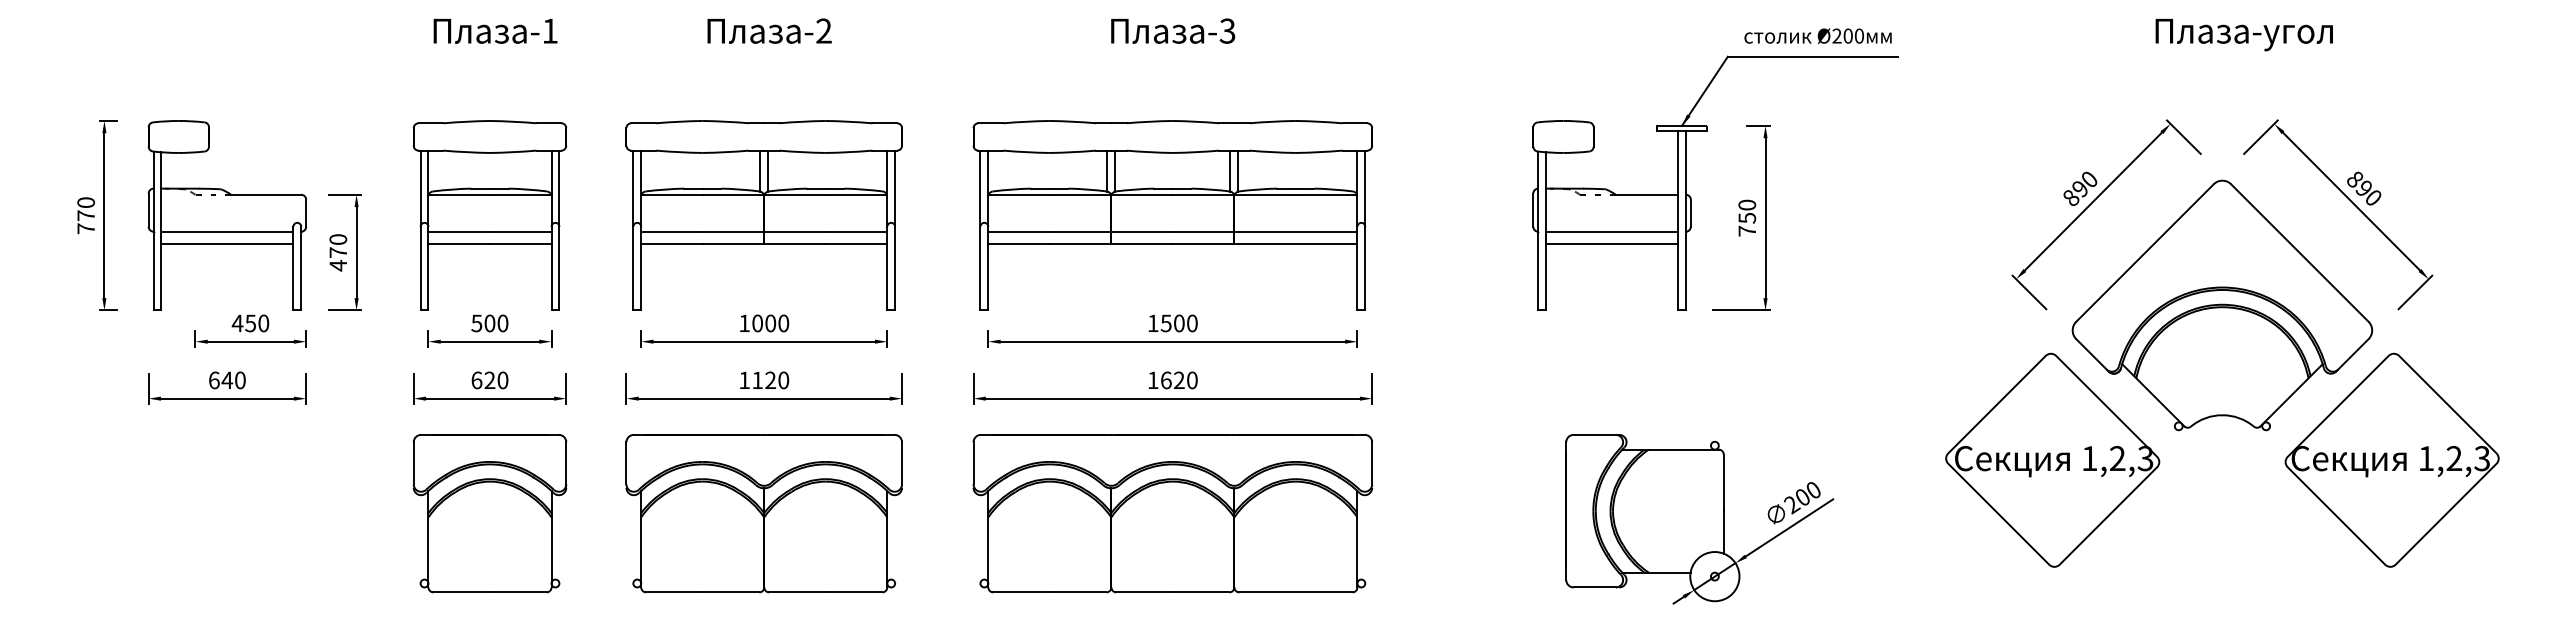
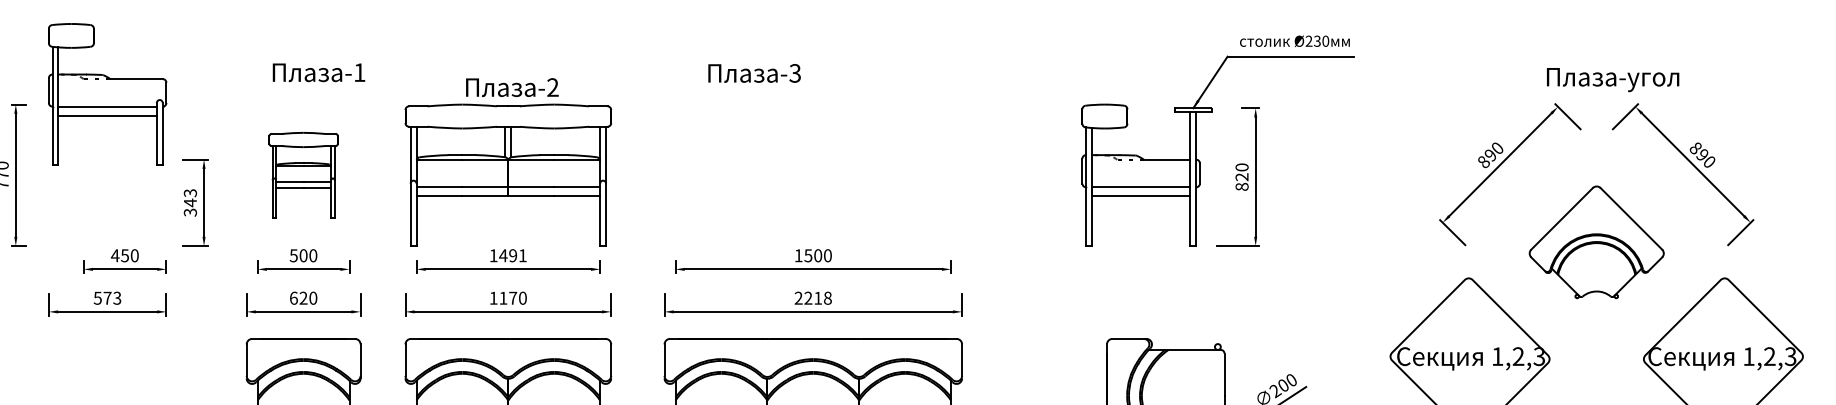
text: (495, 30) -> (318, 72), moved
text: (769, 30) -> (512, 87), moved
text: (1173, 30) -> (754, 72), moved
text: (2243, 34) -> (1612, 79), moved
text: (1847, 35) -> (1316, 40), Ø200 -> Ø230
part: (226, 215) -> (106, 94), moved
part: (489, 215) -> (303, 175), size x0.6
part: (1172, 215) -> (813, 175), removed
text: (1747, 224) -> (1242, 181), 750 -> 820
text: (338, 252) -> (190, 202), 470 -> 343
part: (2222, 305) -> (1596, 242), size x0.6
text: (770, 323) -> (513, 255), 1000 -> 1491
text: (770, 379) -> (513, 297), 1120 -> 1170
text: (226, 380) -> (106, 298), 640 -> 573
text: (1172, 380) -> (813, 298), 1620 -> 2218

